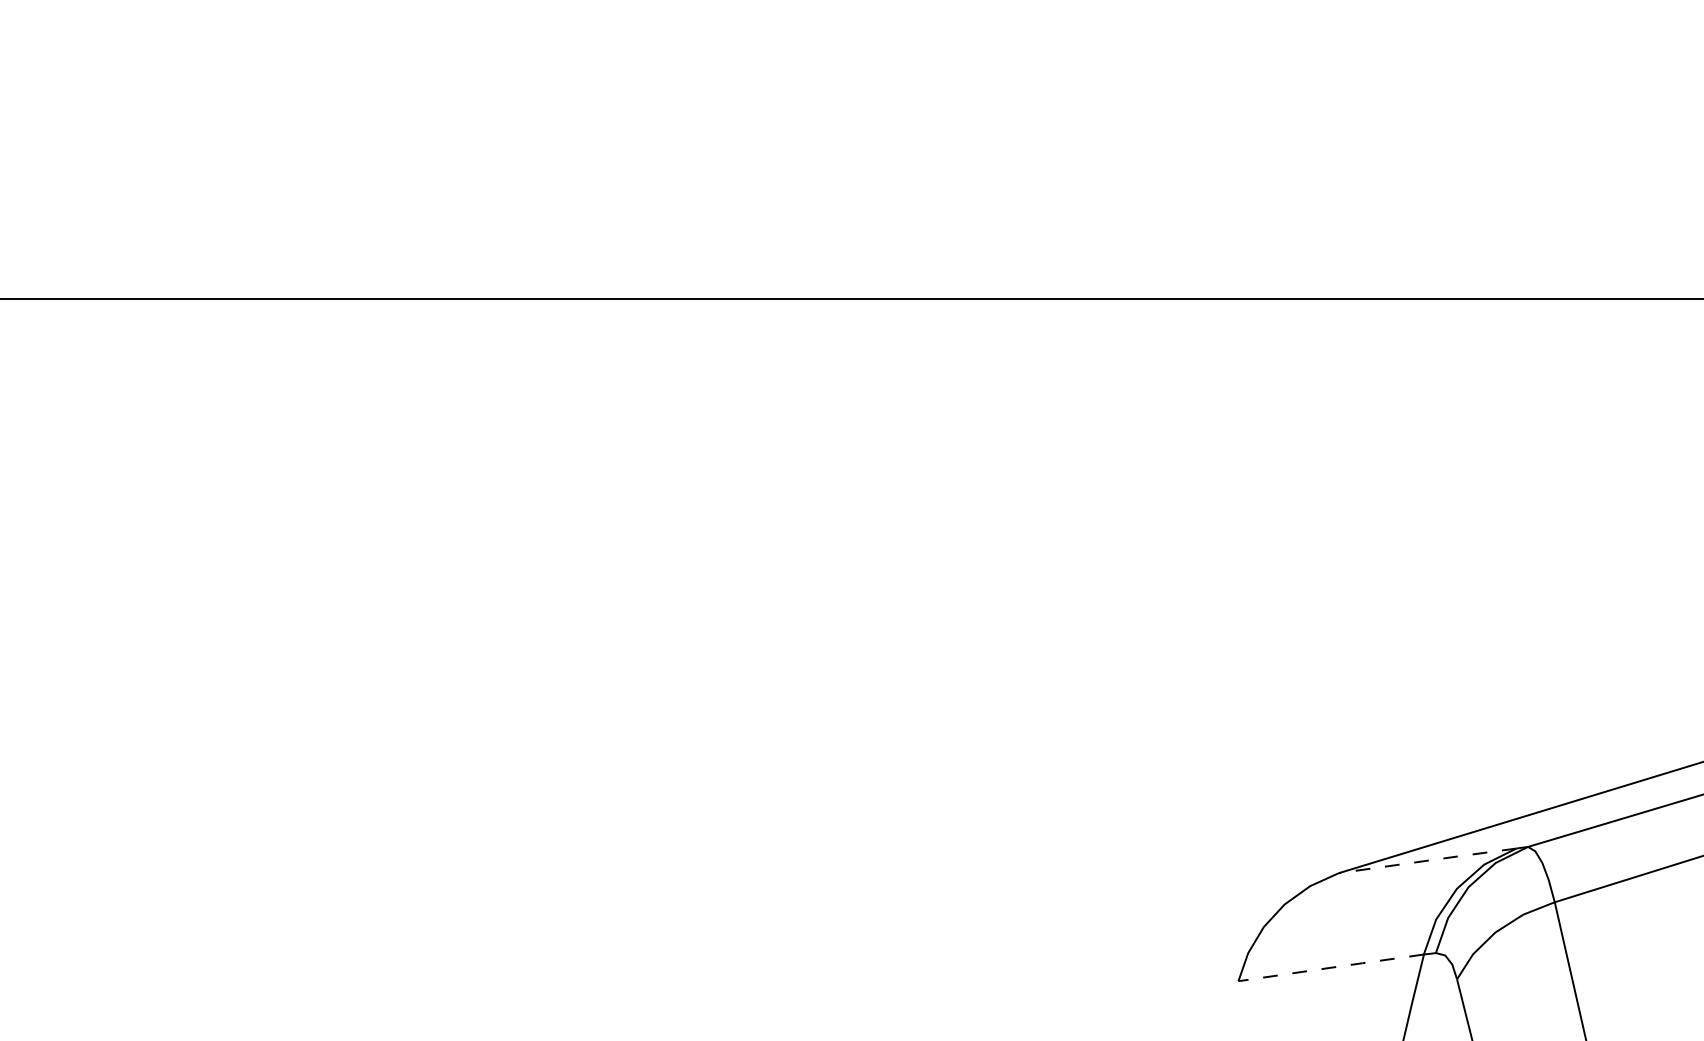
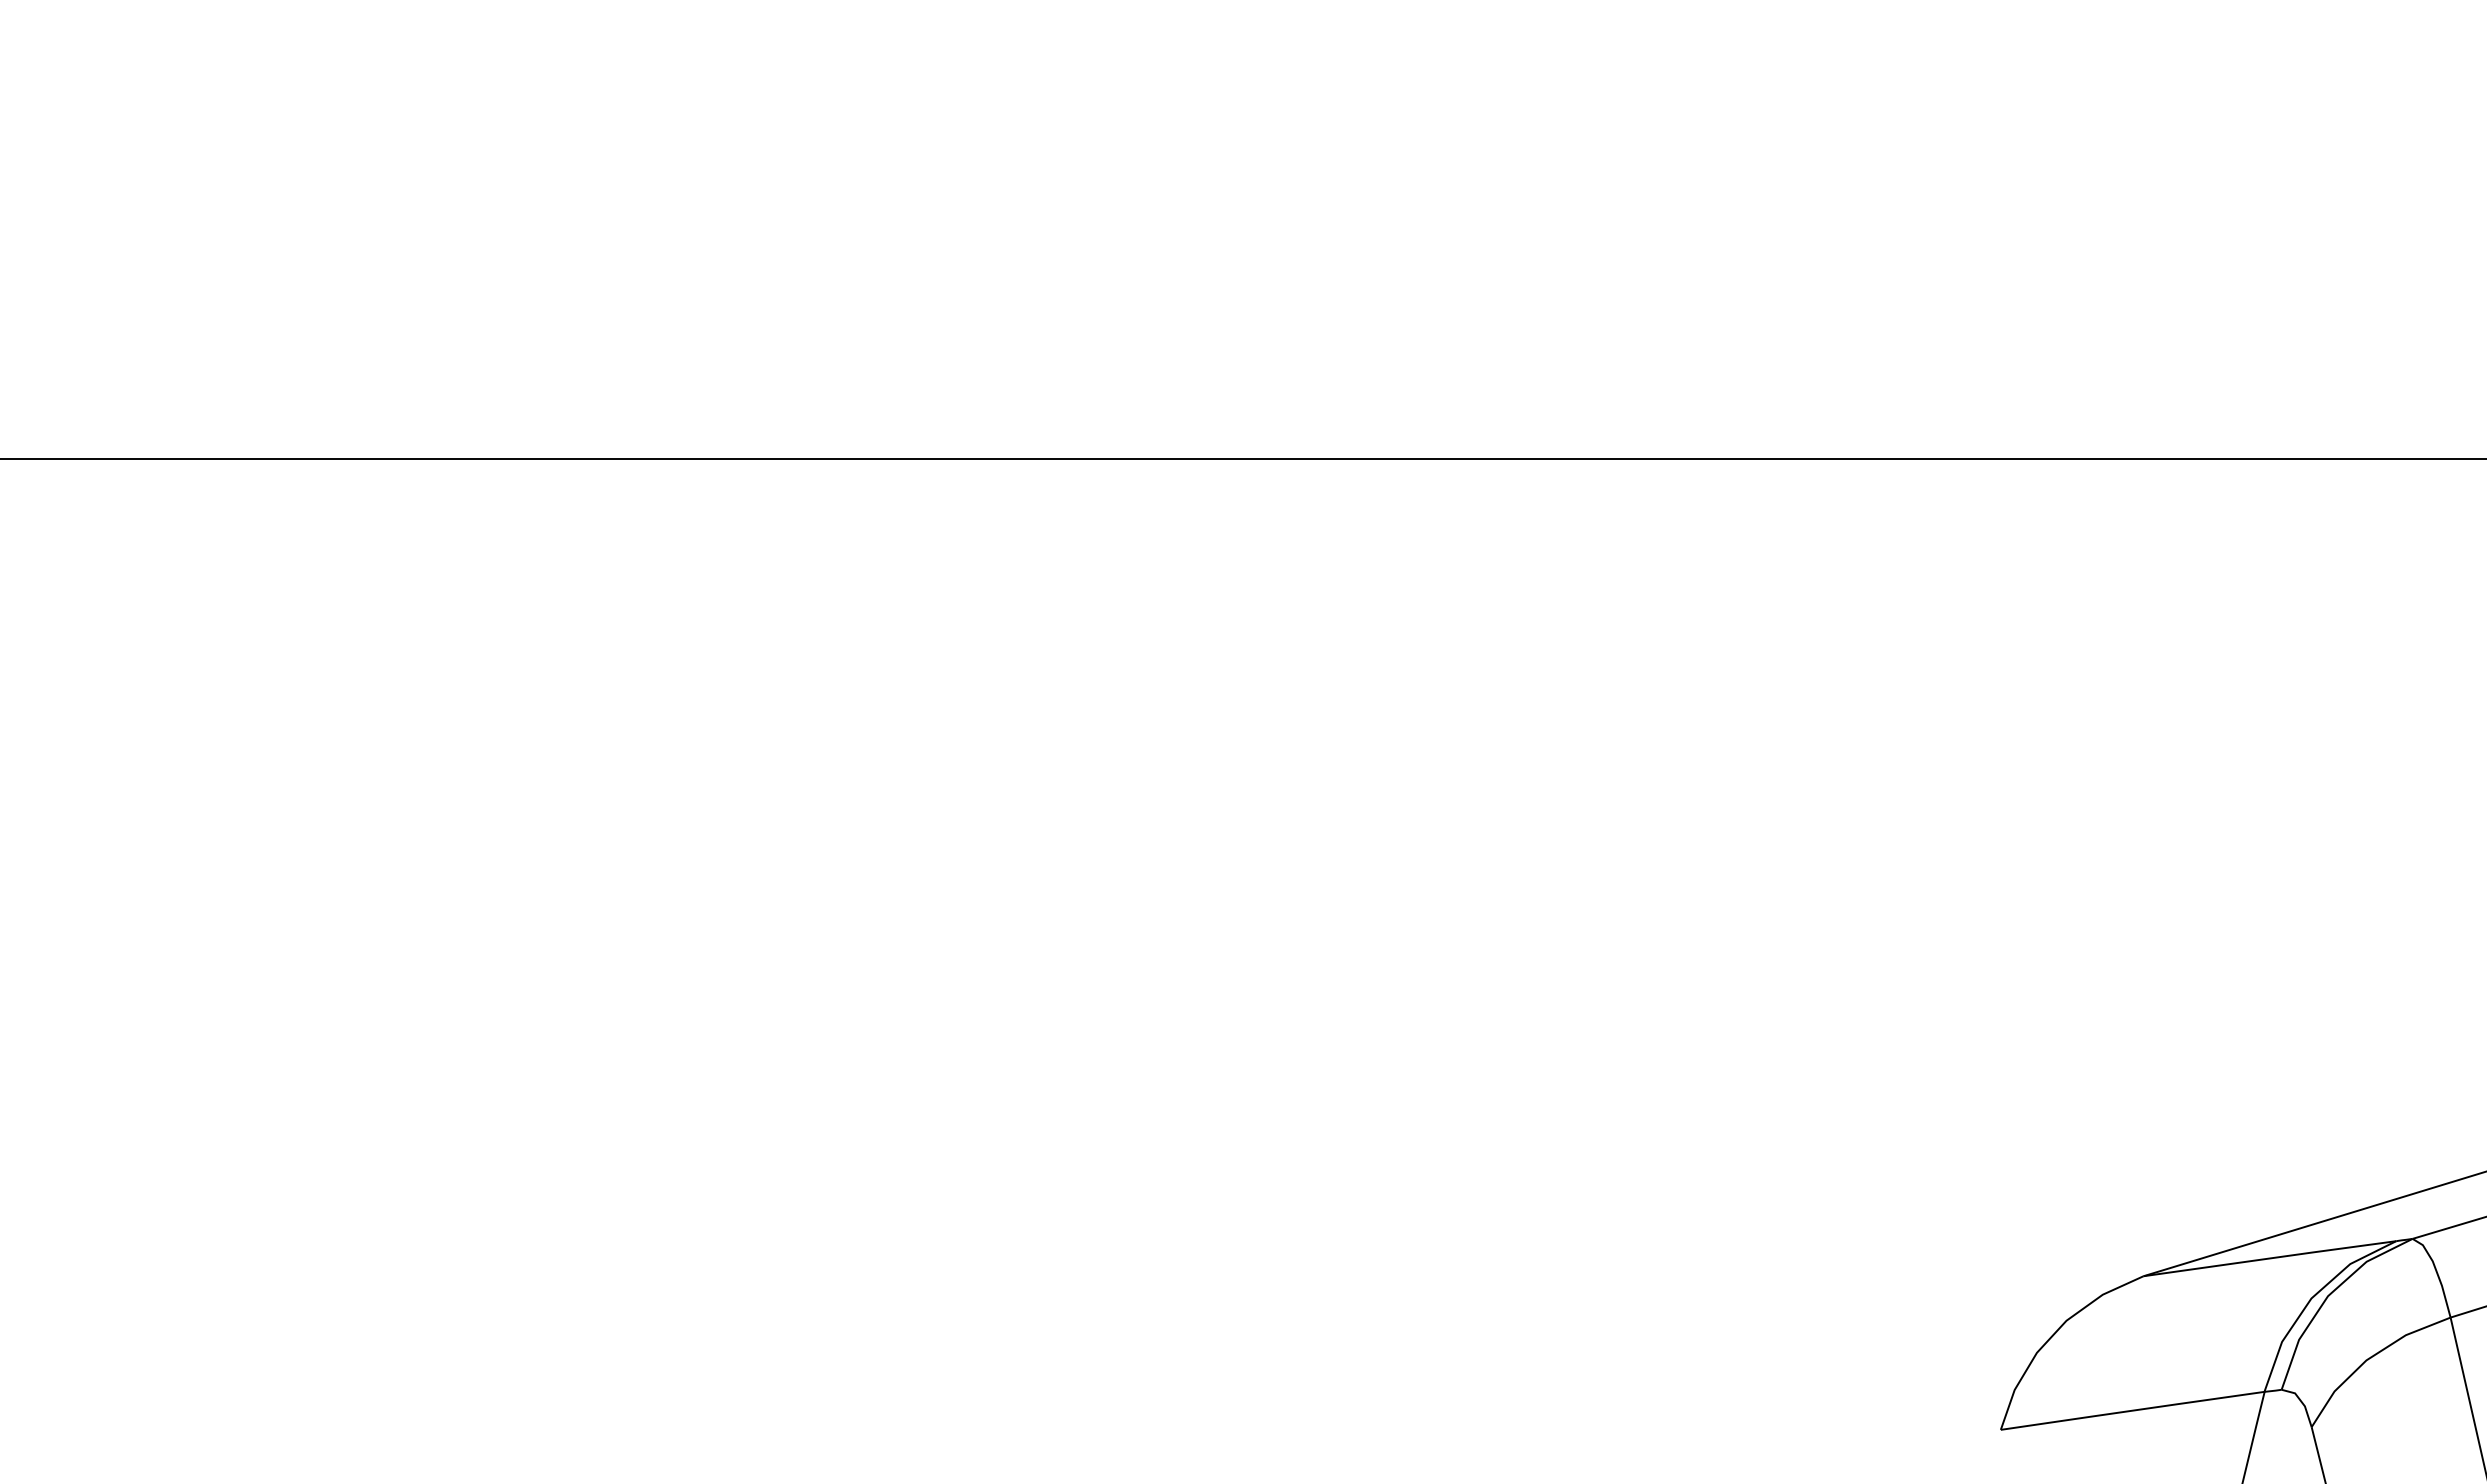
line: (1427, 860) -> (2269, 1258), dashed -> solid
line: (1331, 967) -> (2132, 1410), dashed -> solid

